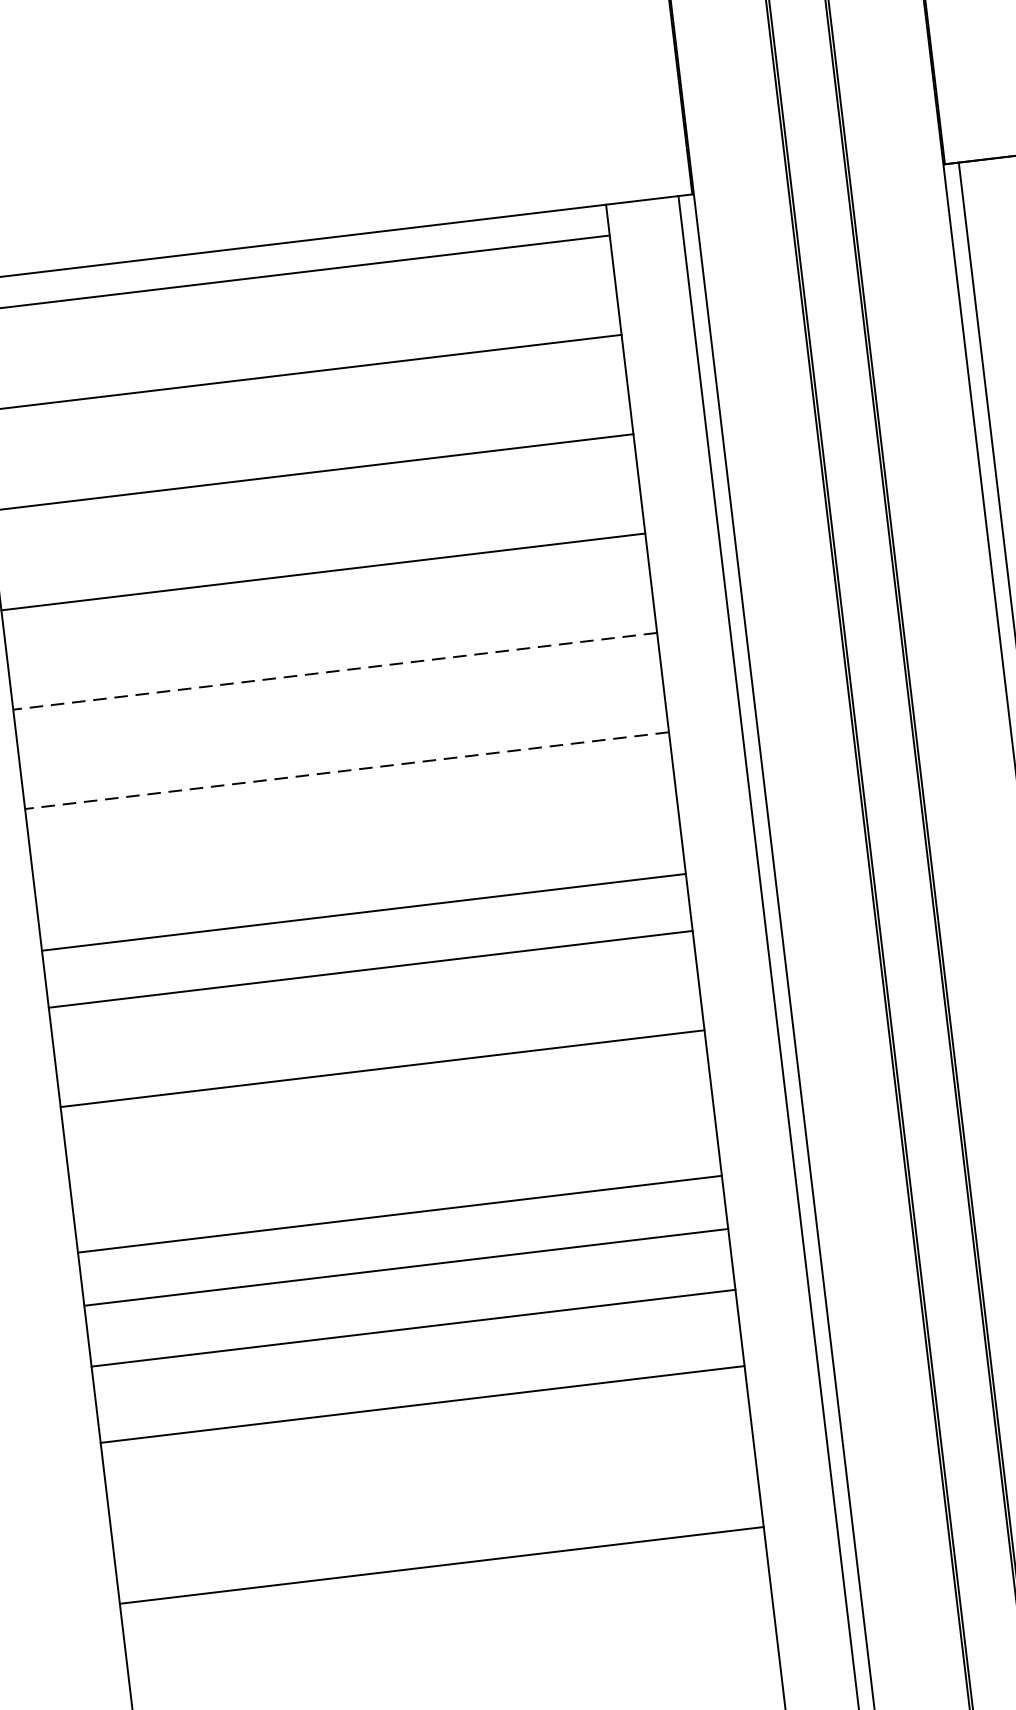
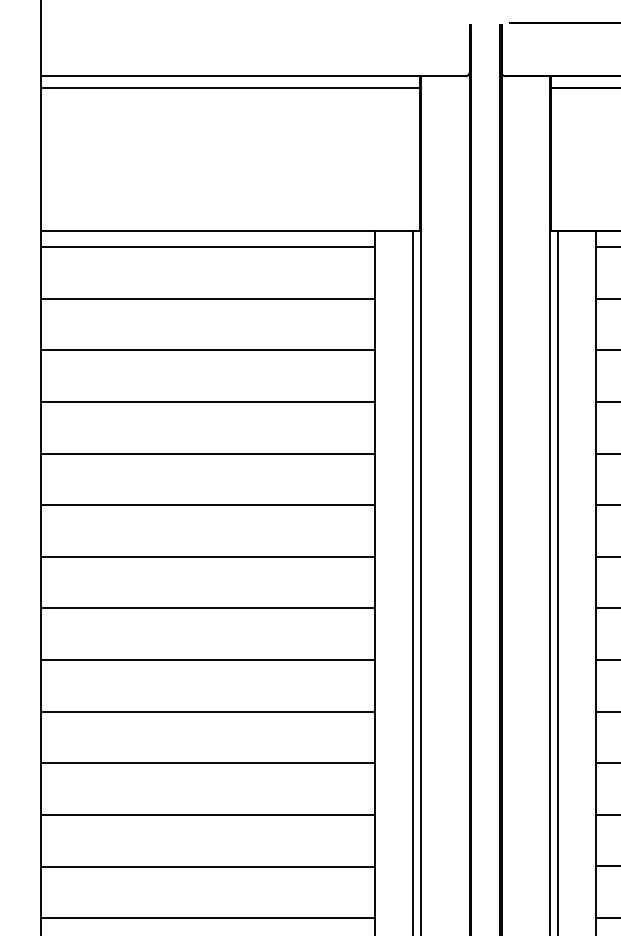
line: (334, 671) -> (207, 453), dashed -> solid
line: (346, 771) -> (207, 505), dashed -> solid
line: (363, 911) -> (207, 556), moved
line: (399, 1213) -> (207, 711), moved
line: (412, 1327) -> (207, 814), moved
line: (421, 1404) -> (207, 866), moved

